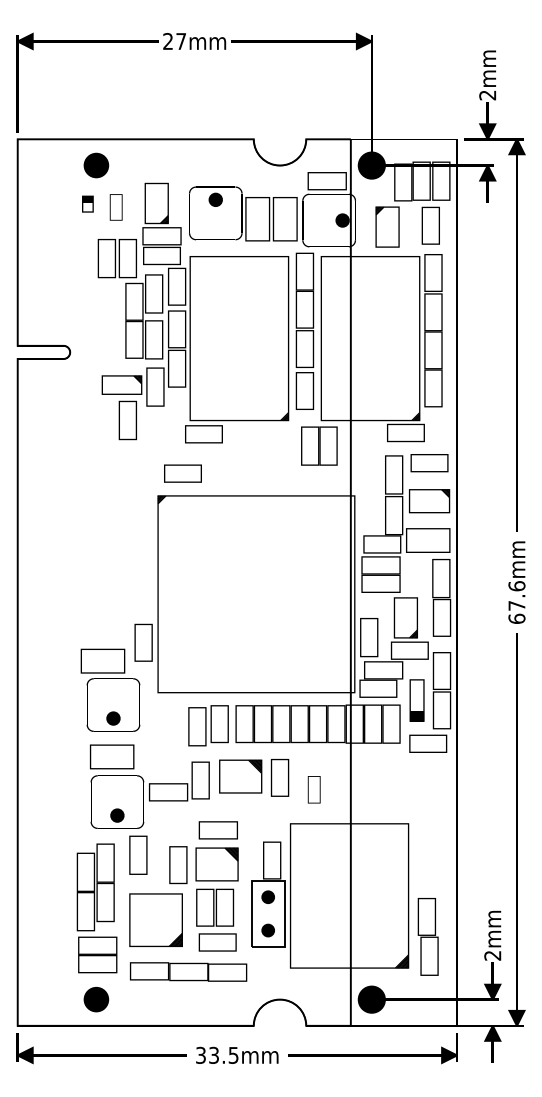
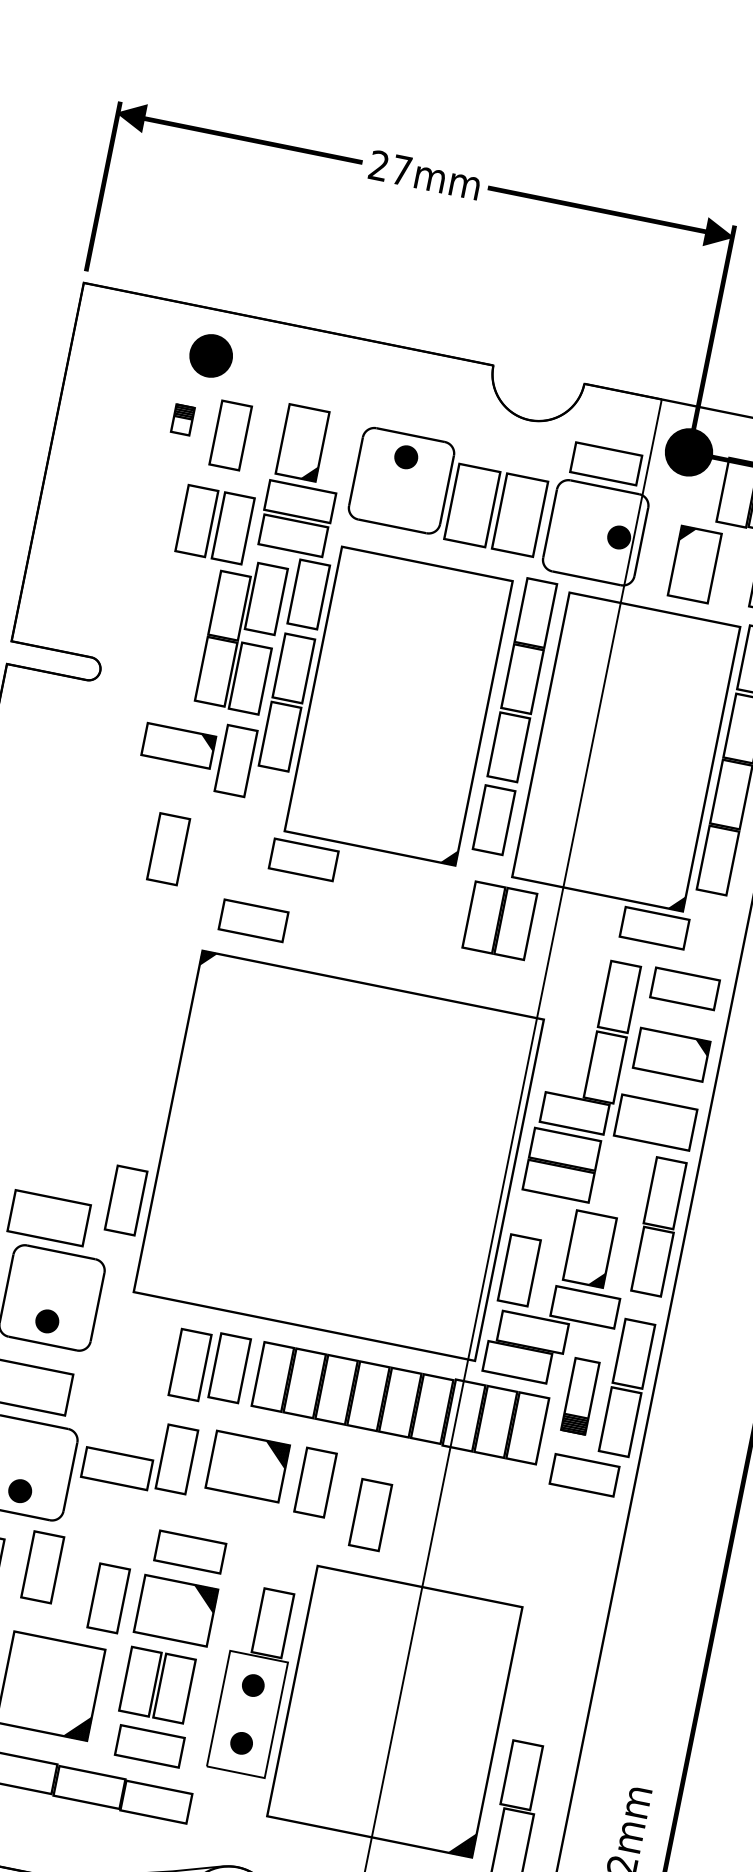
part: (116, 207) -> (231, 435), size x1.43
part: (127, 420) -> (167, 849), moved
part: (314, 789) -> (371, 1514), size x1.43

